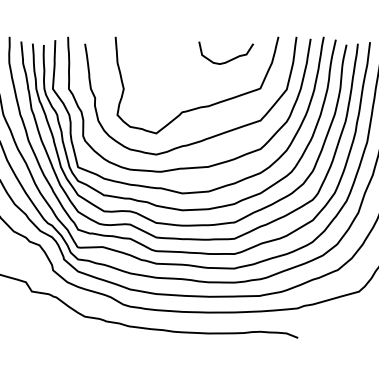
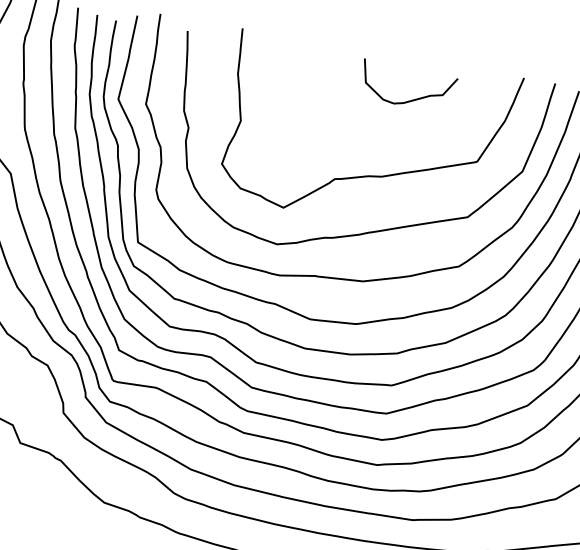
curve: (229, 59) -> (411, 98), moved

